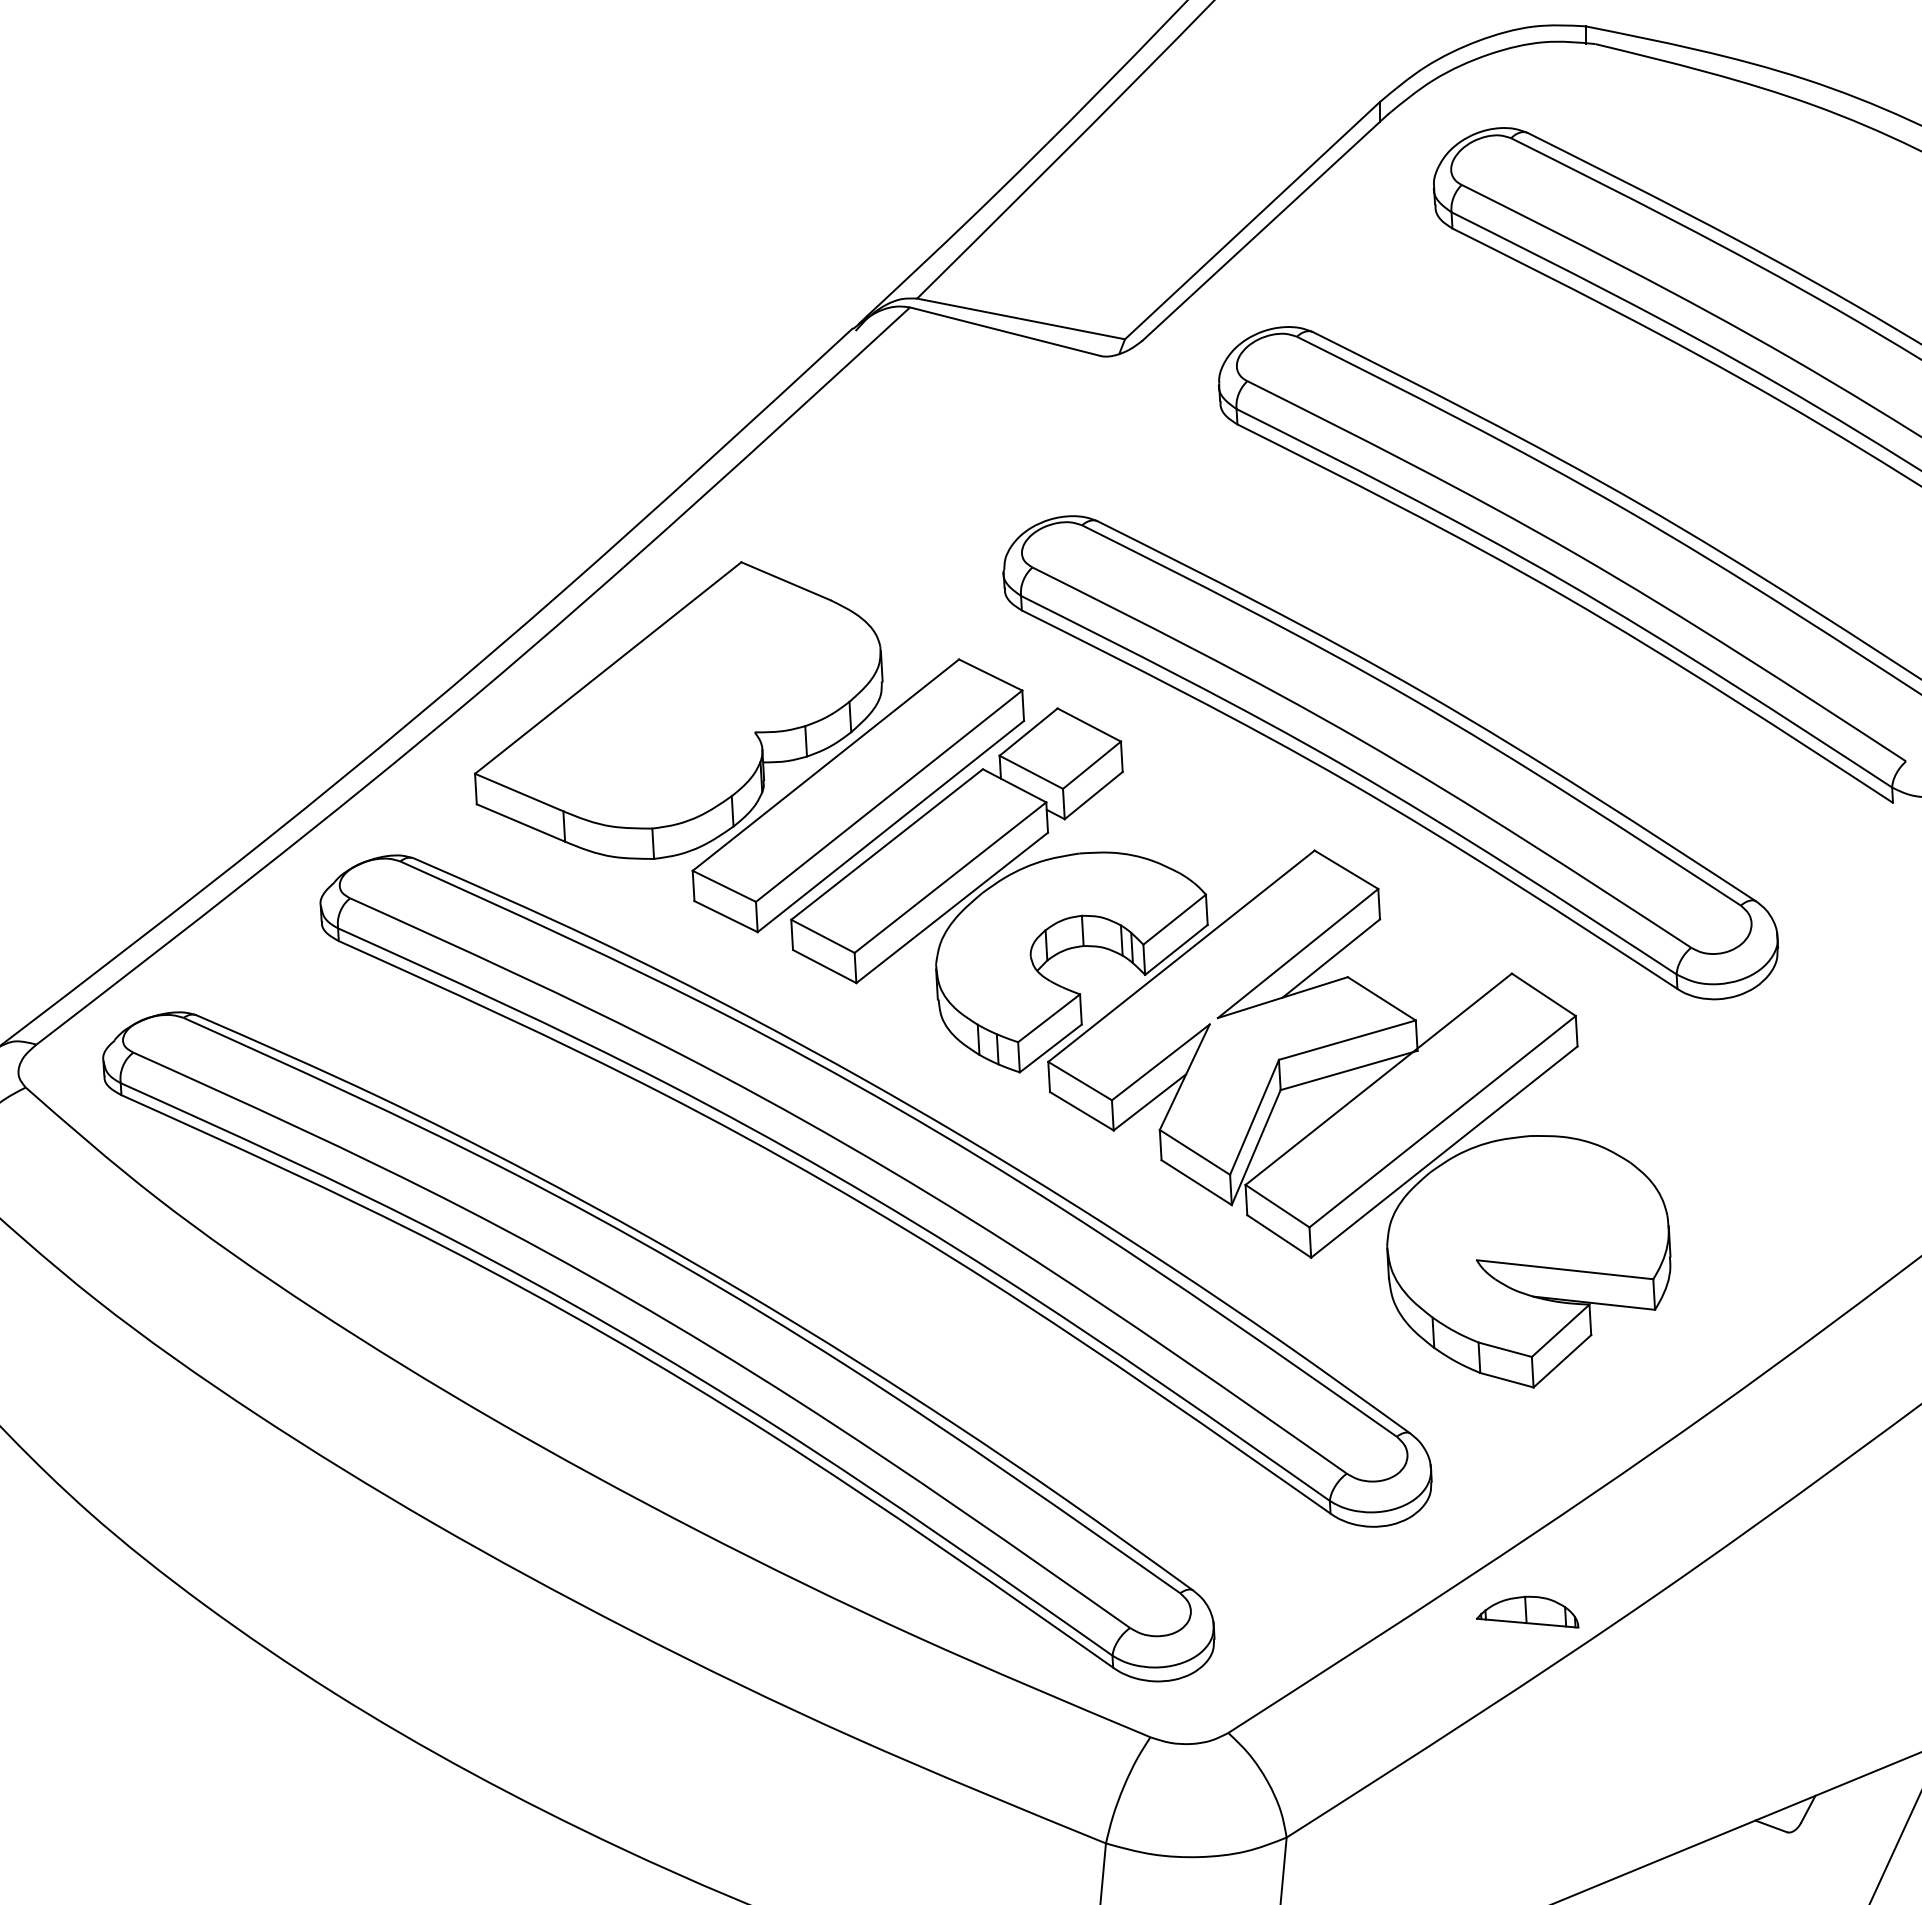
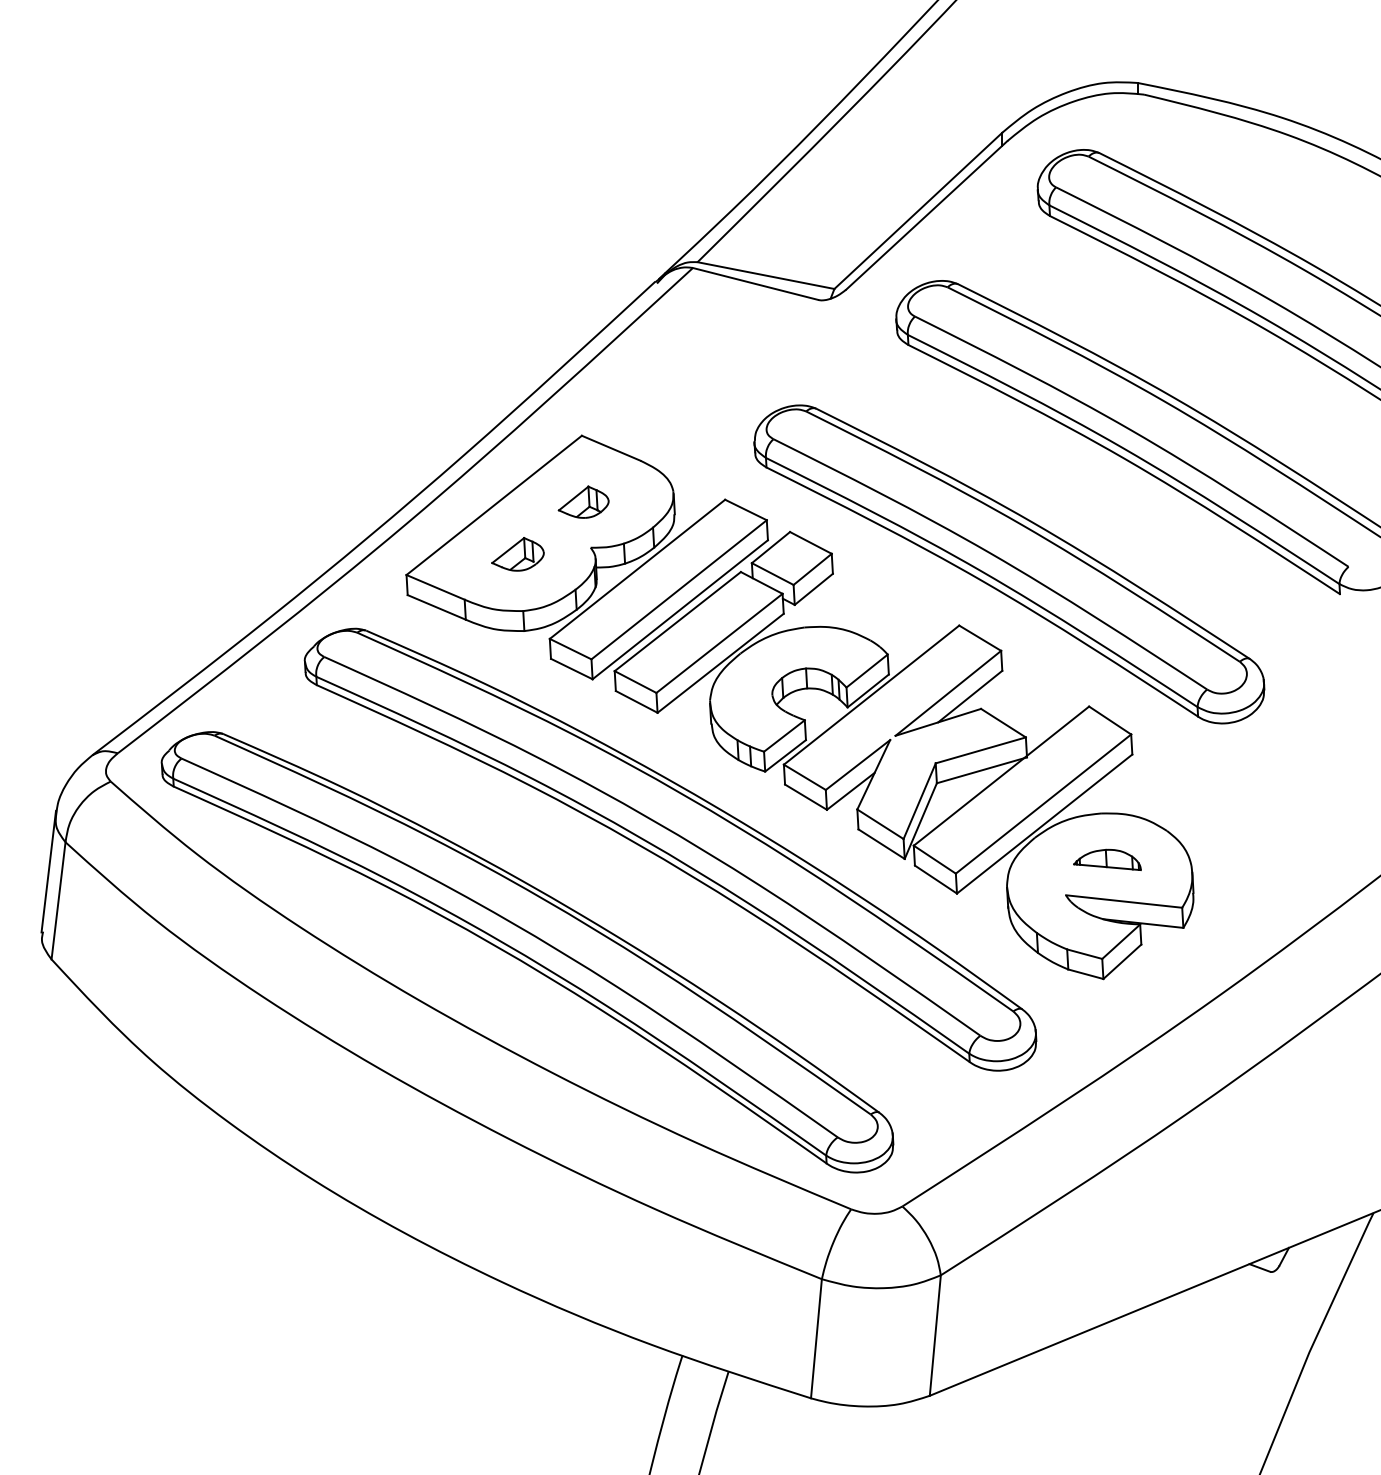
part: (743, 662) -> (583, 501), added
part: (643, 742) -> (517, 554), added
part: (1527, 1611) -> (1107, 859), moved

